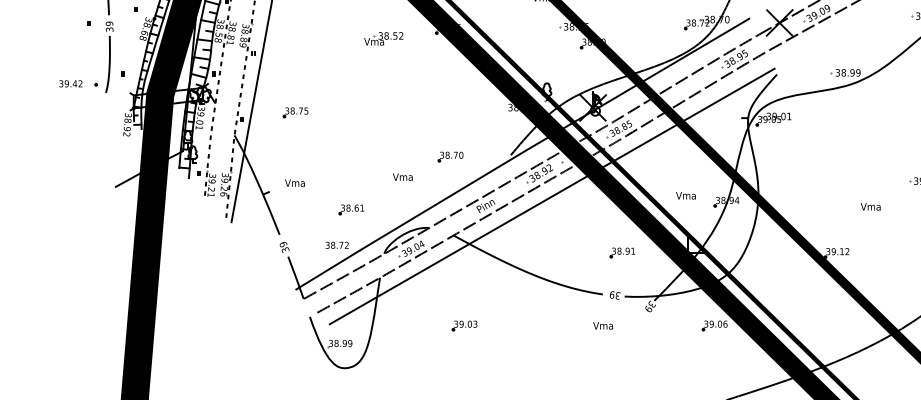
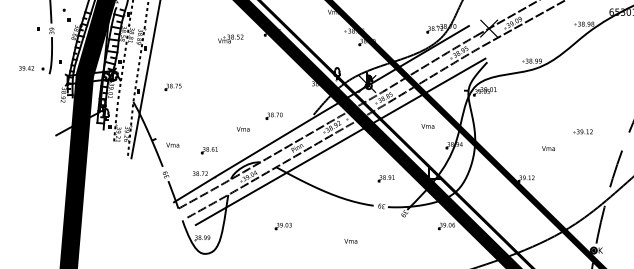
text: (294, 182) -> (172, 144), moved
text: (685, 195) -> (427, 126), moved
text: (602, 326) -> (350, 241), moved

